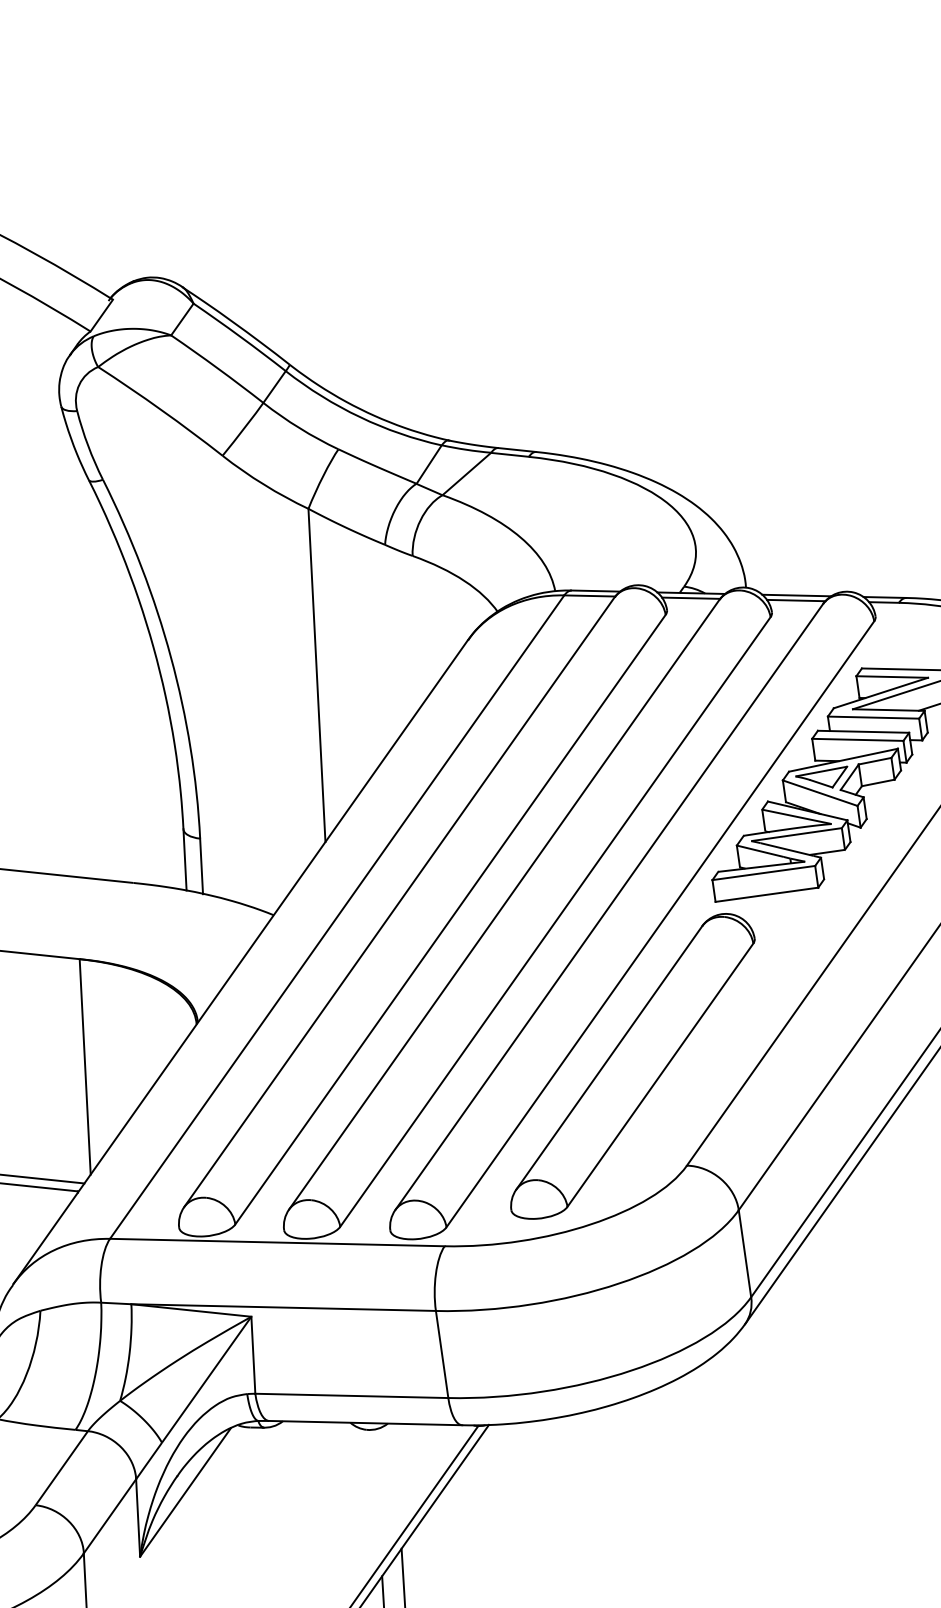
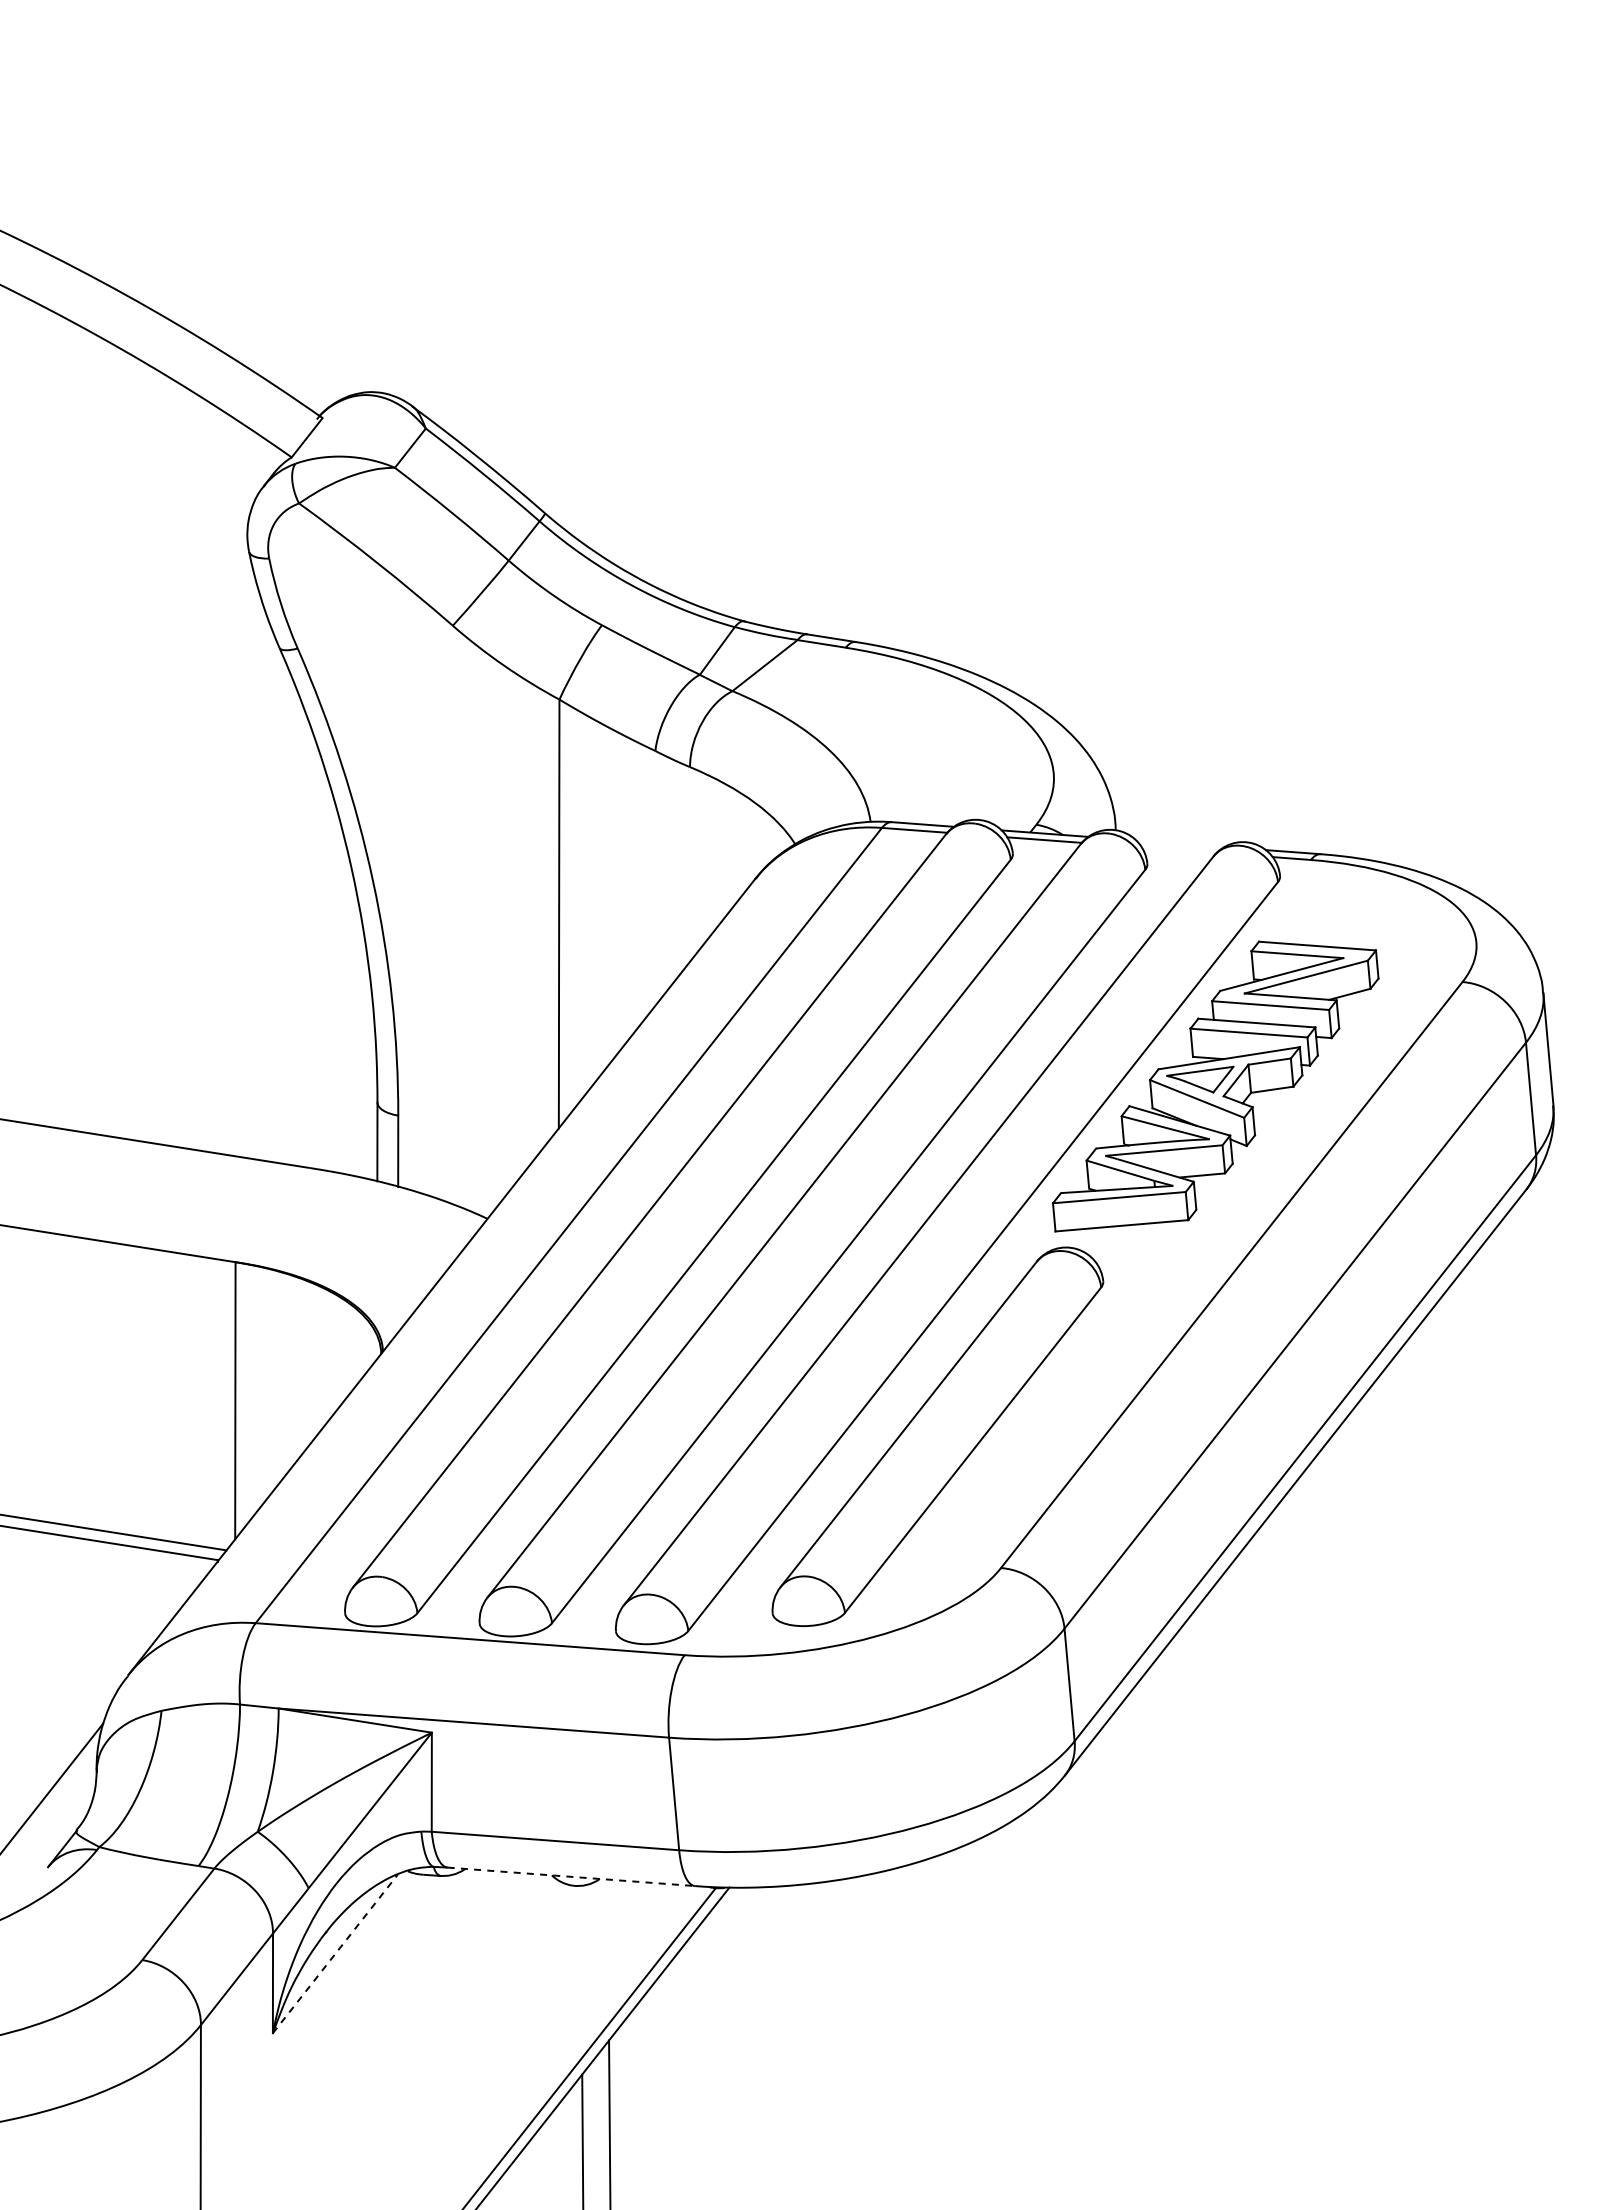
line: (796, 595) -> (1180, 843), removed
line: (795, 600) -> (1178, 849), removed
line: (365, 1422) -> (571, 1876), solid -> dashed
line: (185, 1492) -> (335, 1953), solid -> dashed

